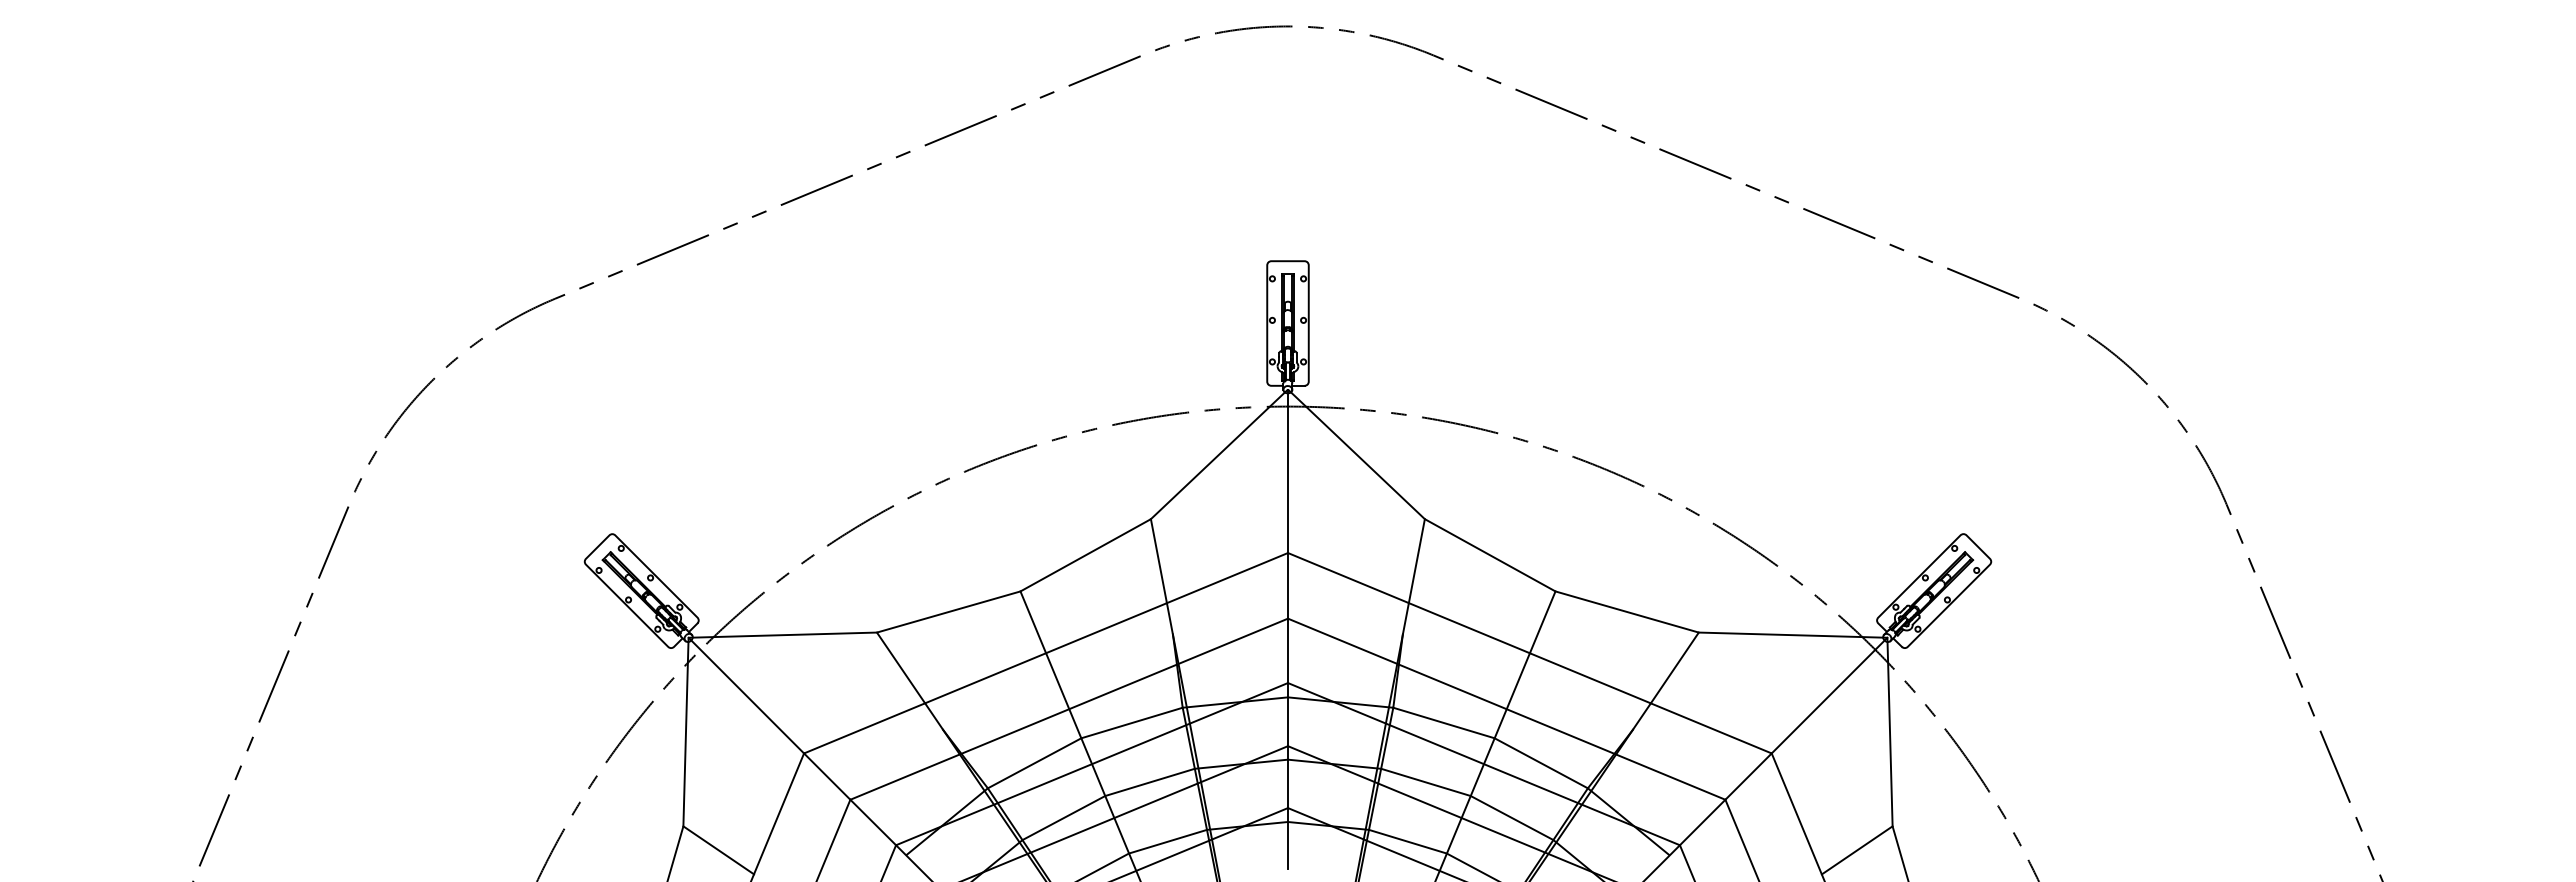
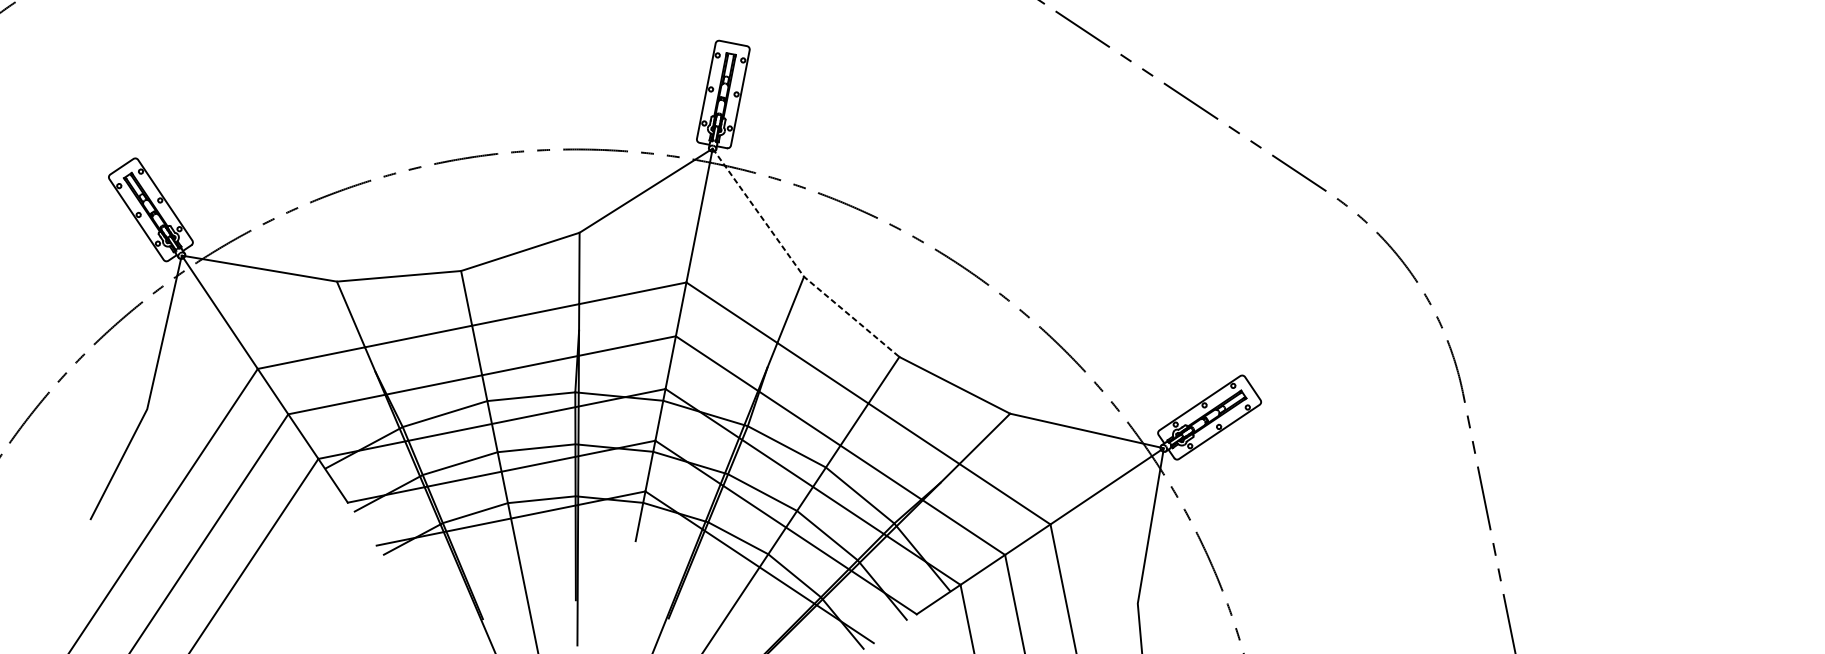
line: (1411, 506) -> (795, 264), solid -> dashed
line: (718, 850) -> (172, 434), removed
line: (1856, 850) -> (1104, 617), removed

